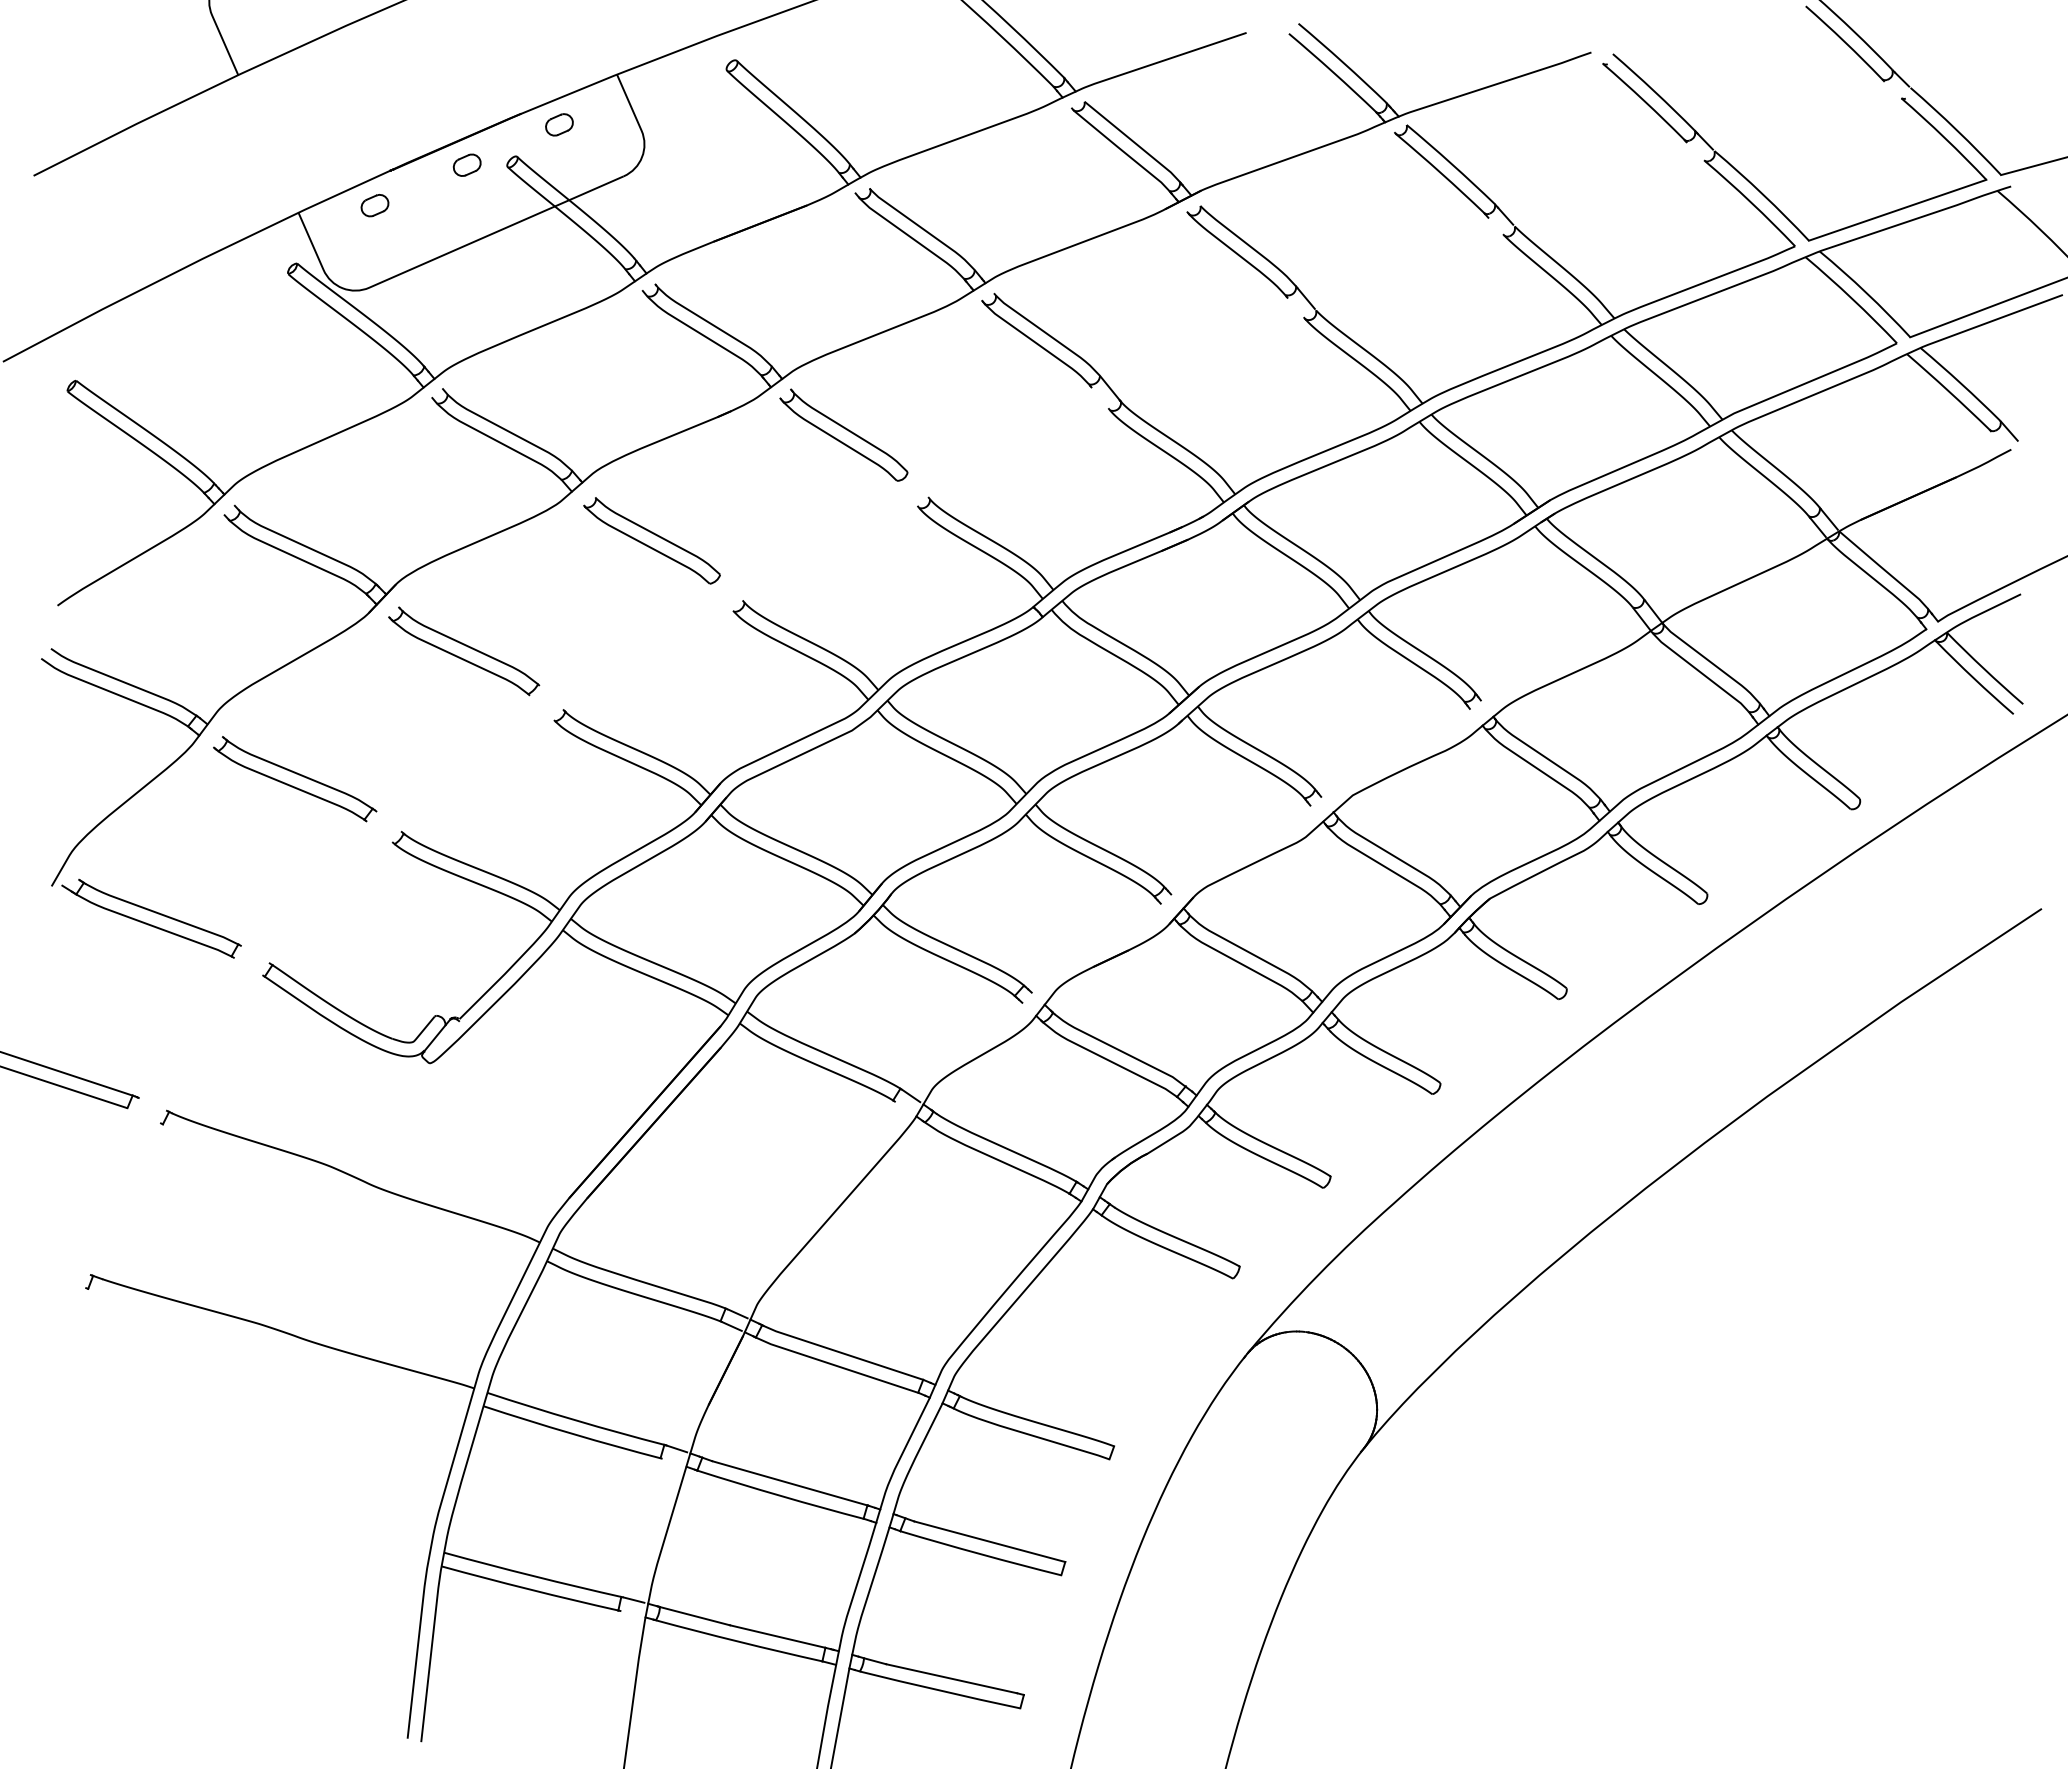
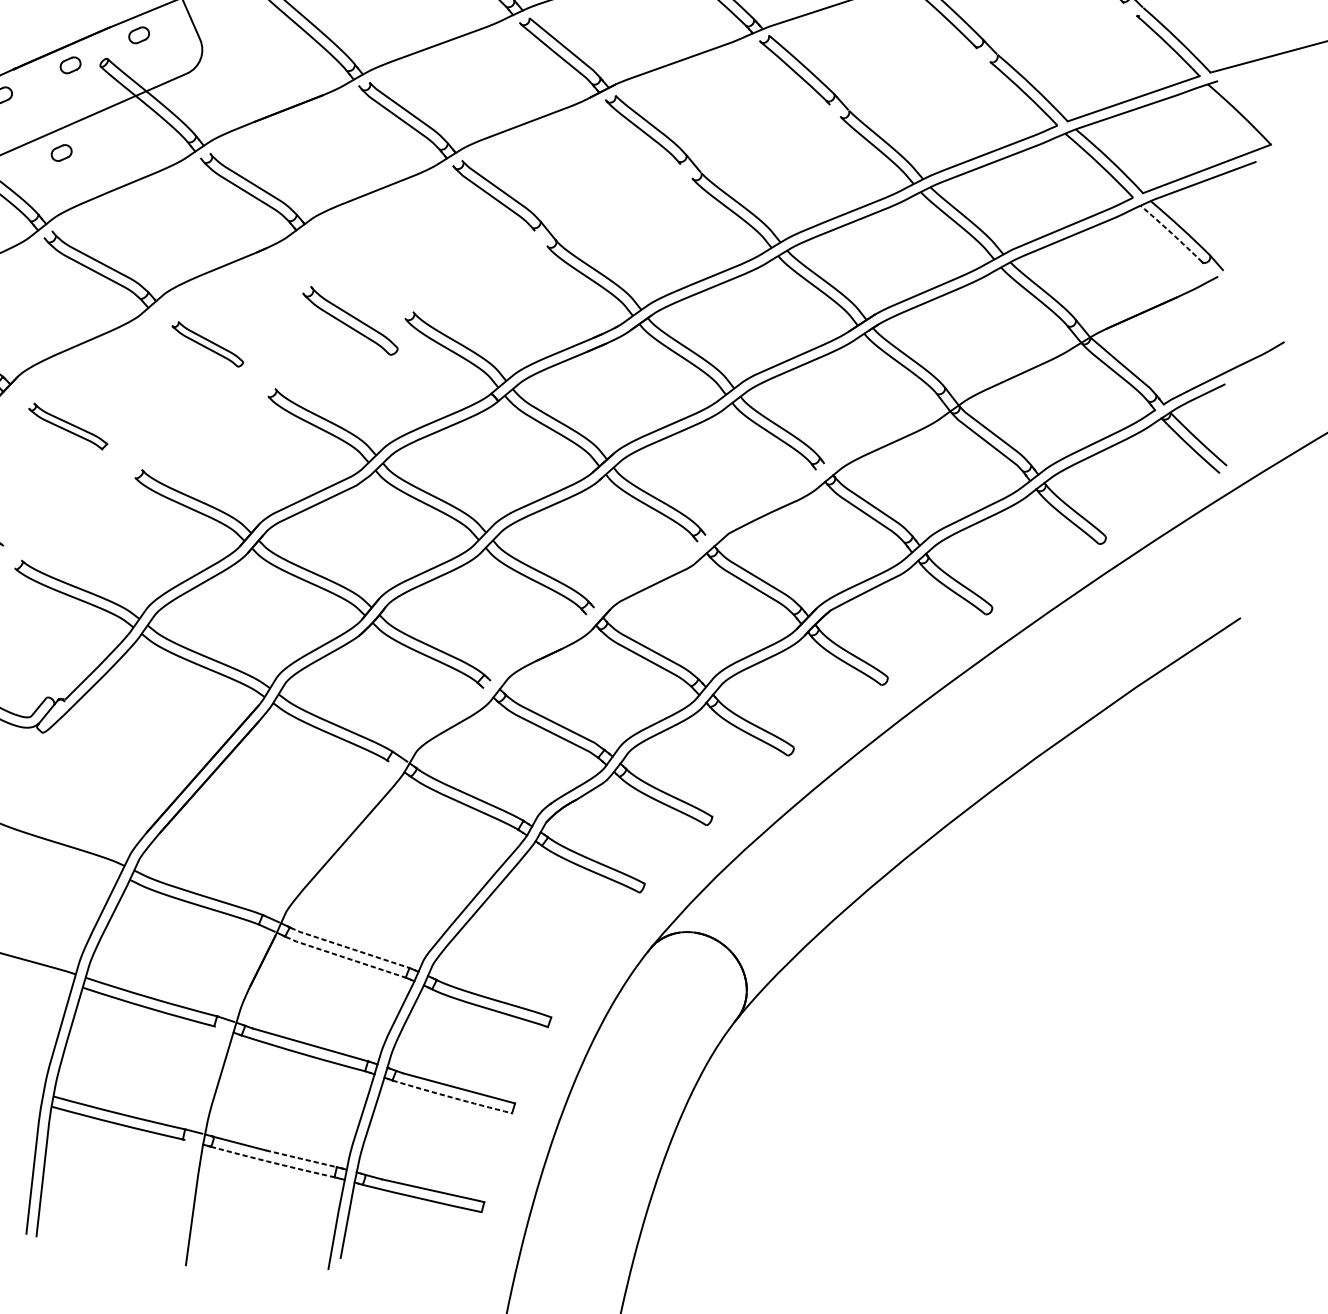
part: (454, 282) -> (61, 152), added
arc: (1948, 391) -> (1171, 233), solid -> dashed
part: (843, 434) -> (350, 320), moved
part: (651, 540) -> (207, 344), size x0.7
part: (464, 651) -> (68, 426), size x0.7
line: (843, 1353) -> (350, 948), solid -> dashed
line: (836, 1365) -> (345, 957), solid -> dashed
arc: (980, 1554) -> (452, 1097), solid -> dashed
line: (778, 1636) -> (301, 1158), solid -> dashed
arc: (738, 1641) -> (272, 1162), solid -> dashed

